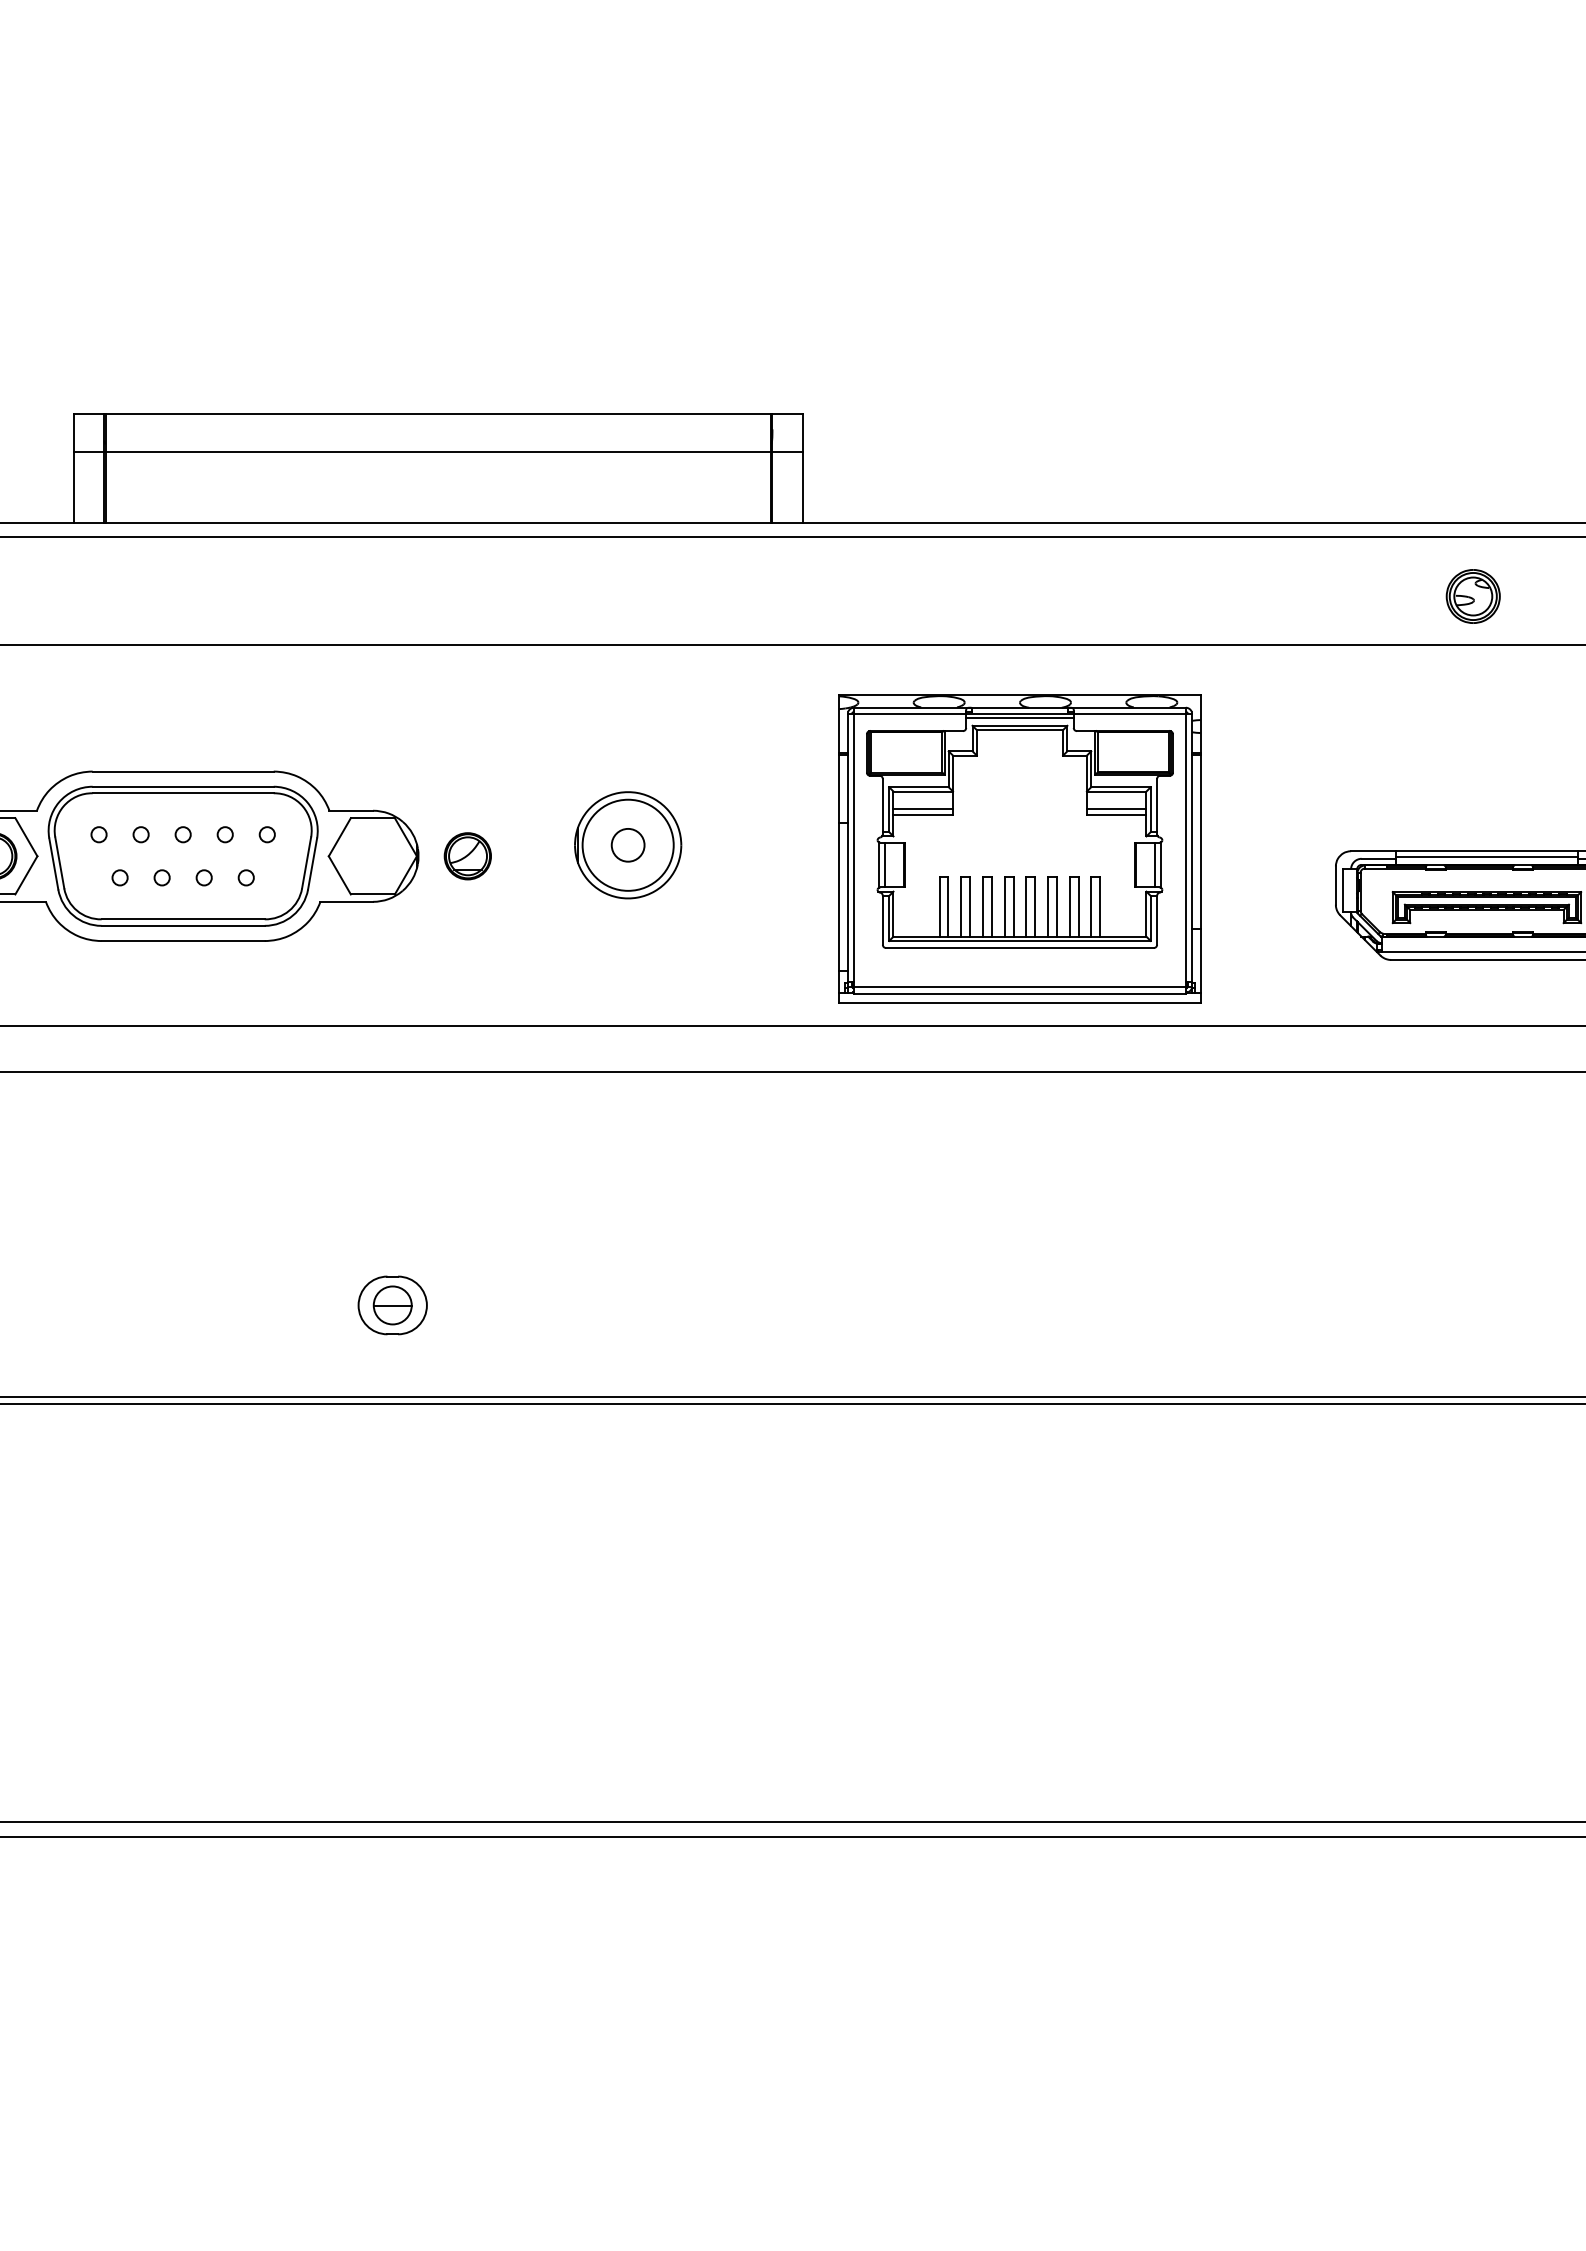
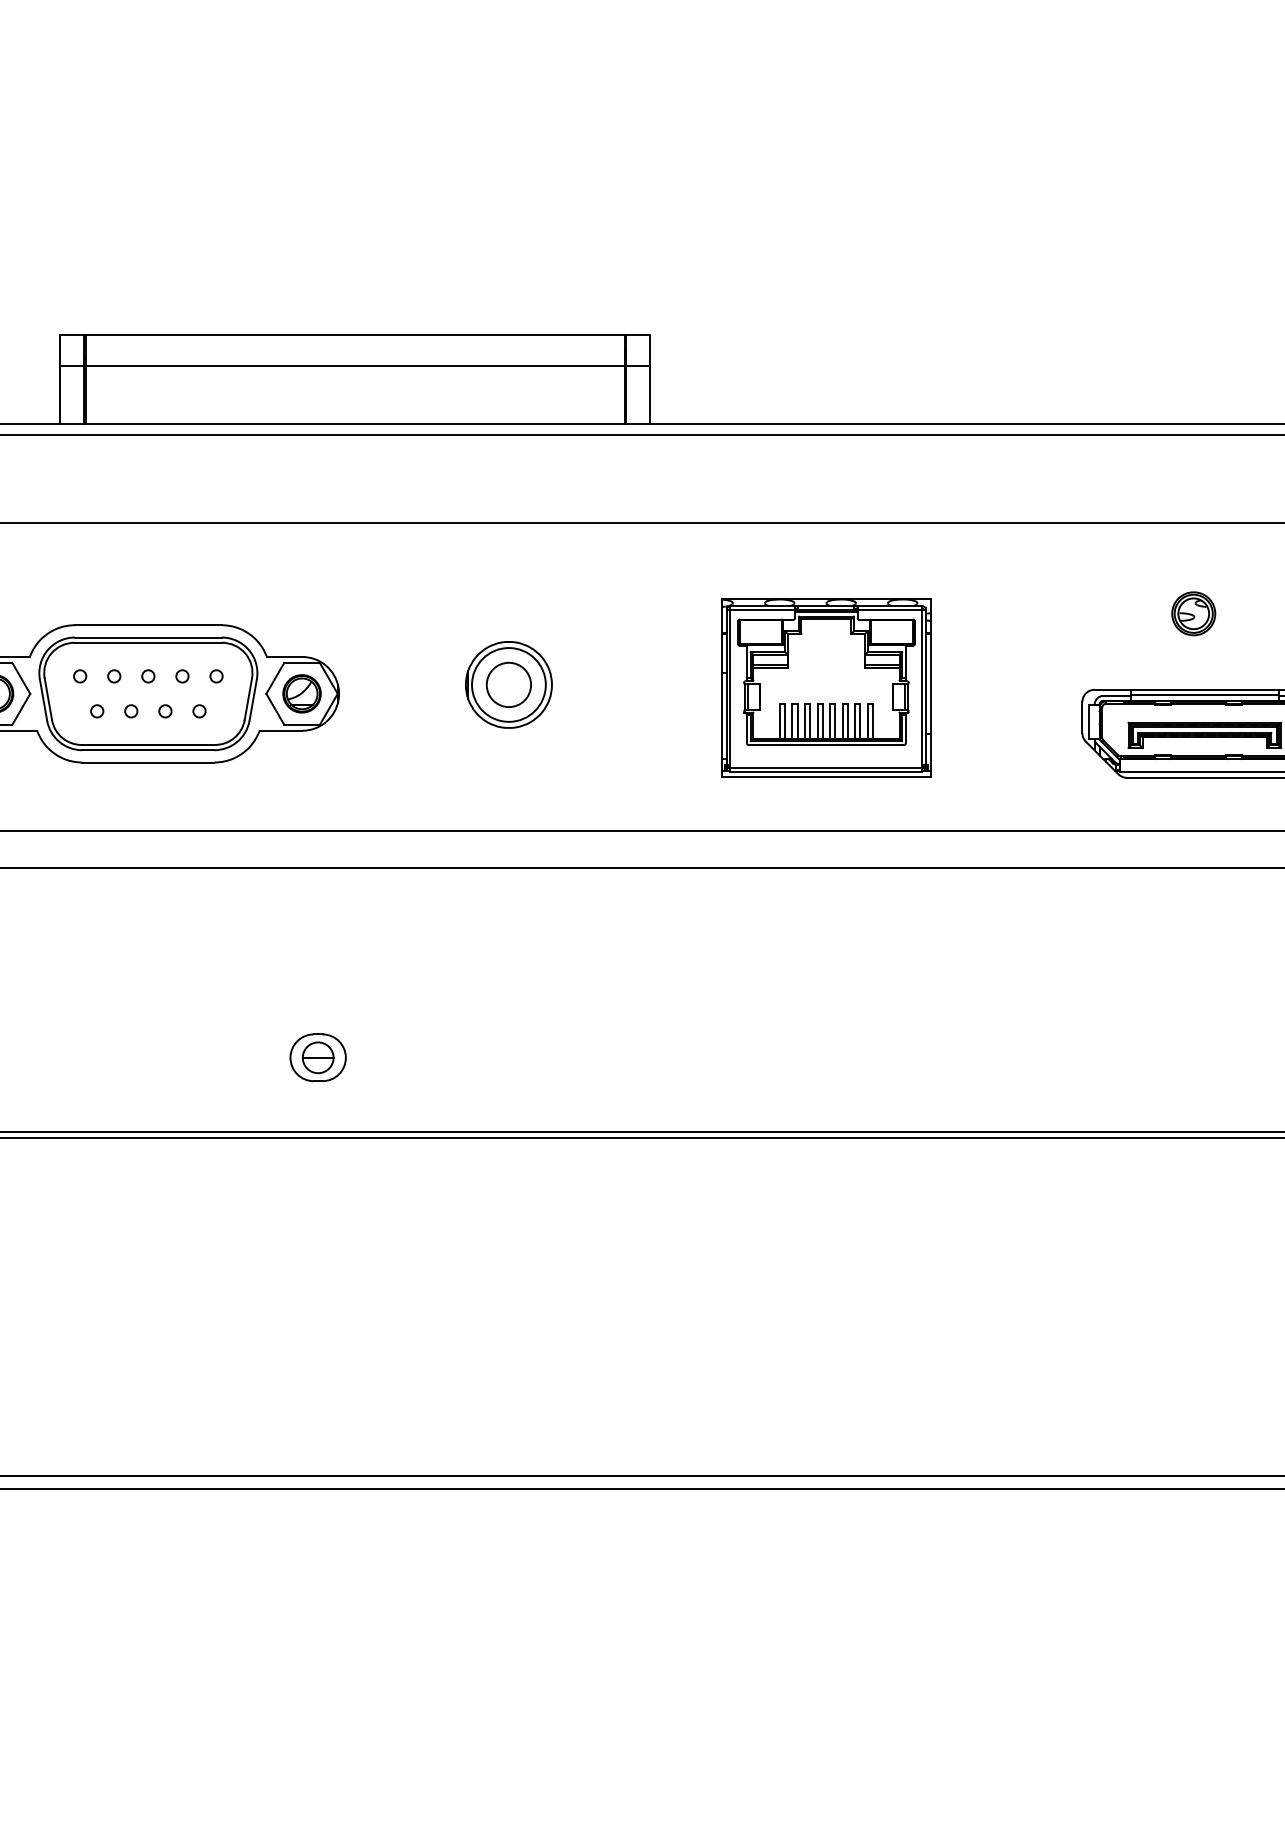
part: (1472, 596) -> (1193, 613), moved
circle: (627, 844) -> (508, 684), size x1.67
part: (1019, 848) -> (826, 687), size x0.71
part: (467, 856) -> (301, 694), moved

